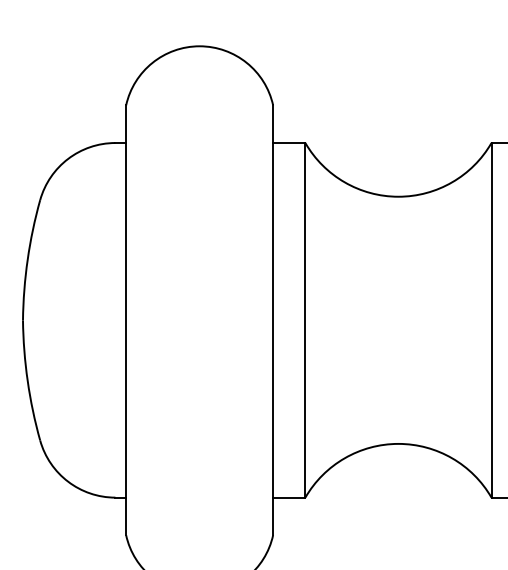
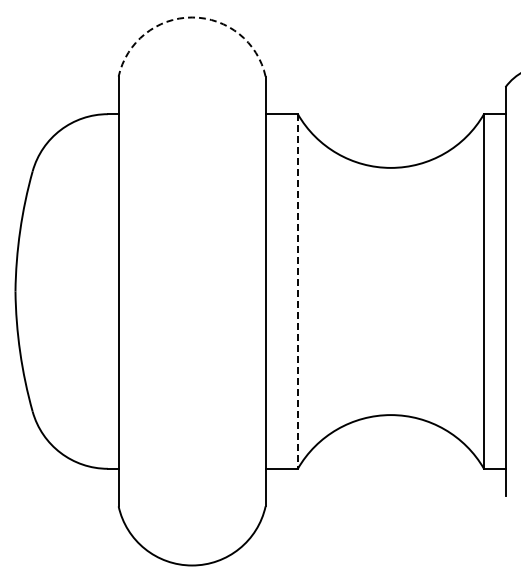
arc: (200, 46) -> (192, 17), solid -> dashed
line: (305, 321) -> (297, 292), solid -> dashed

